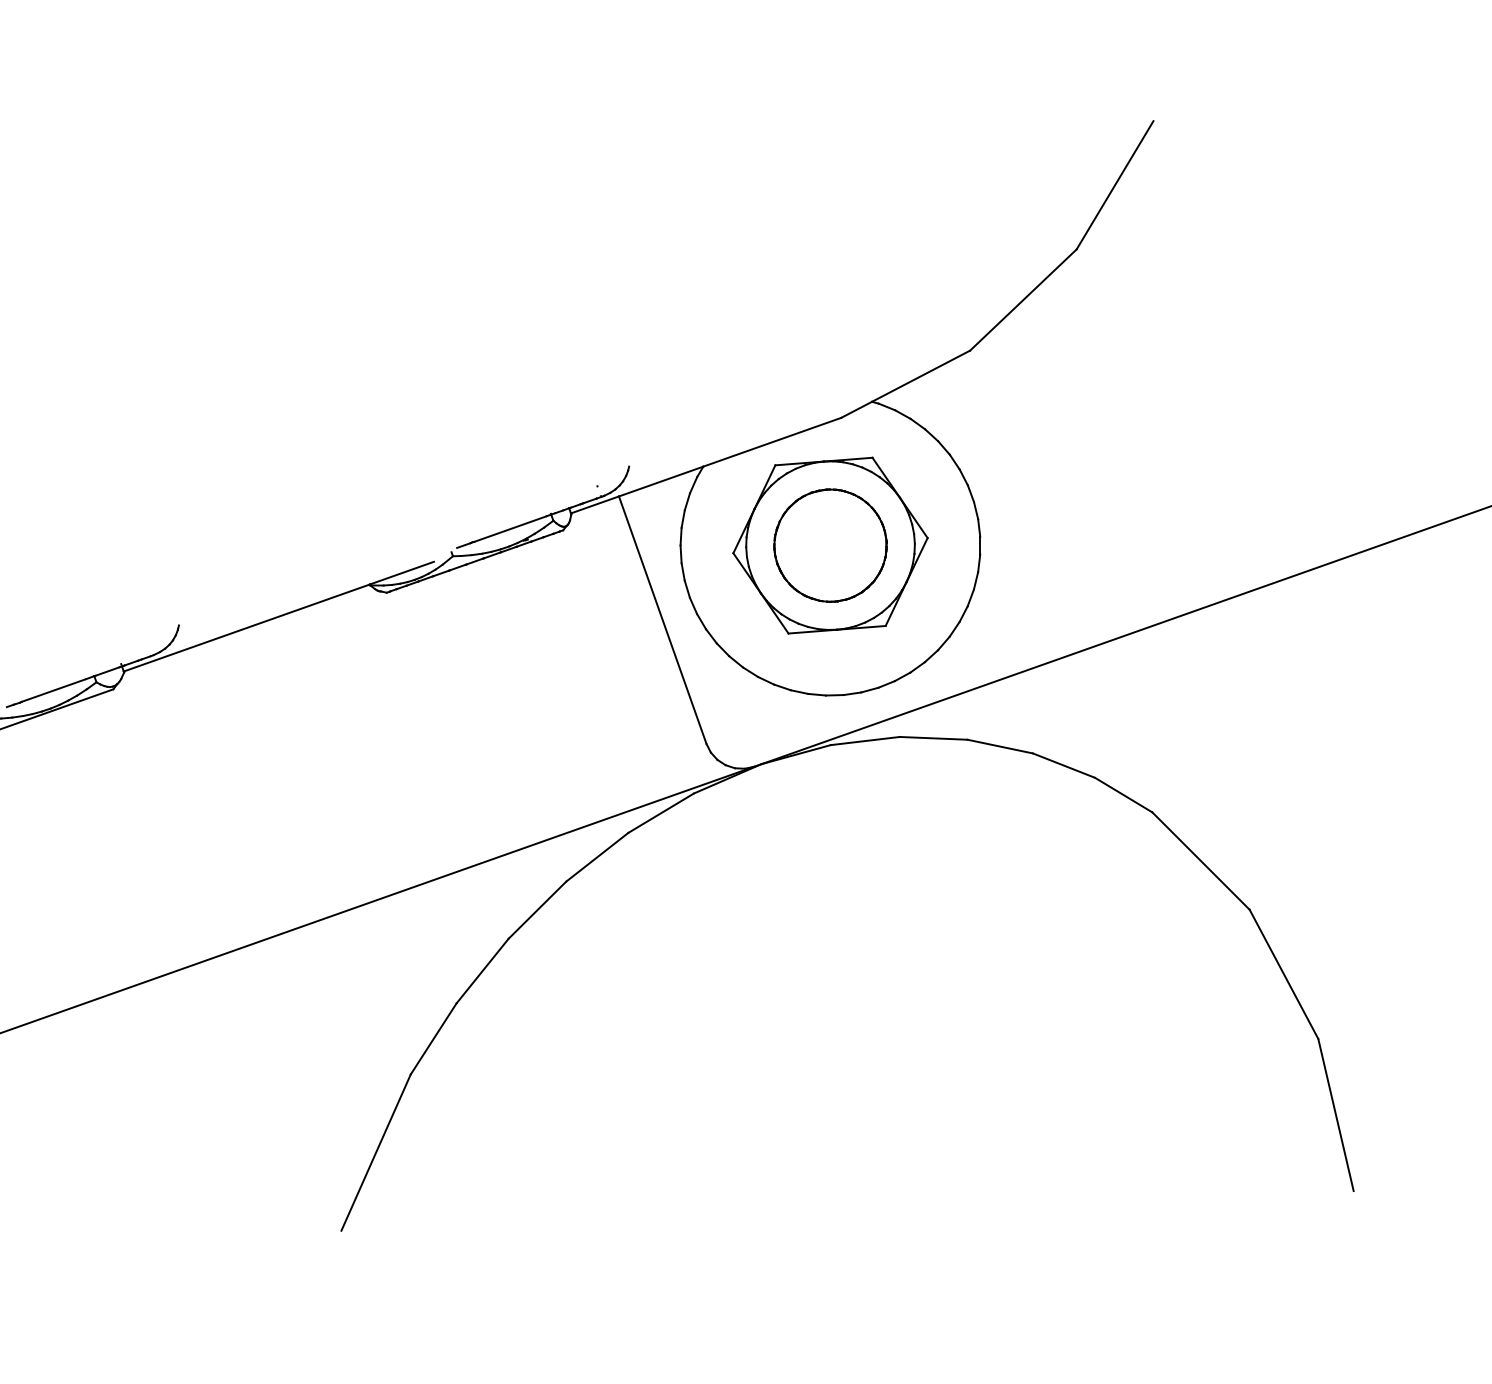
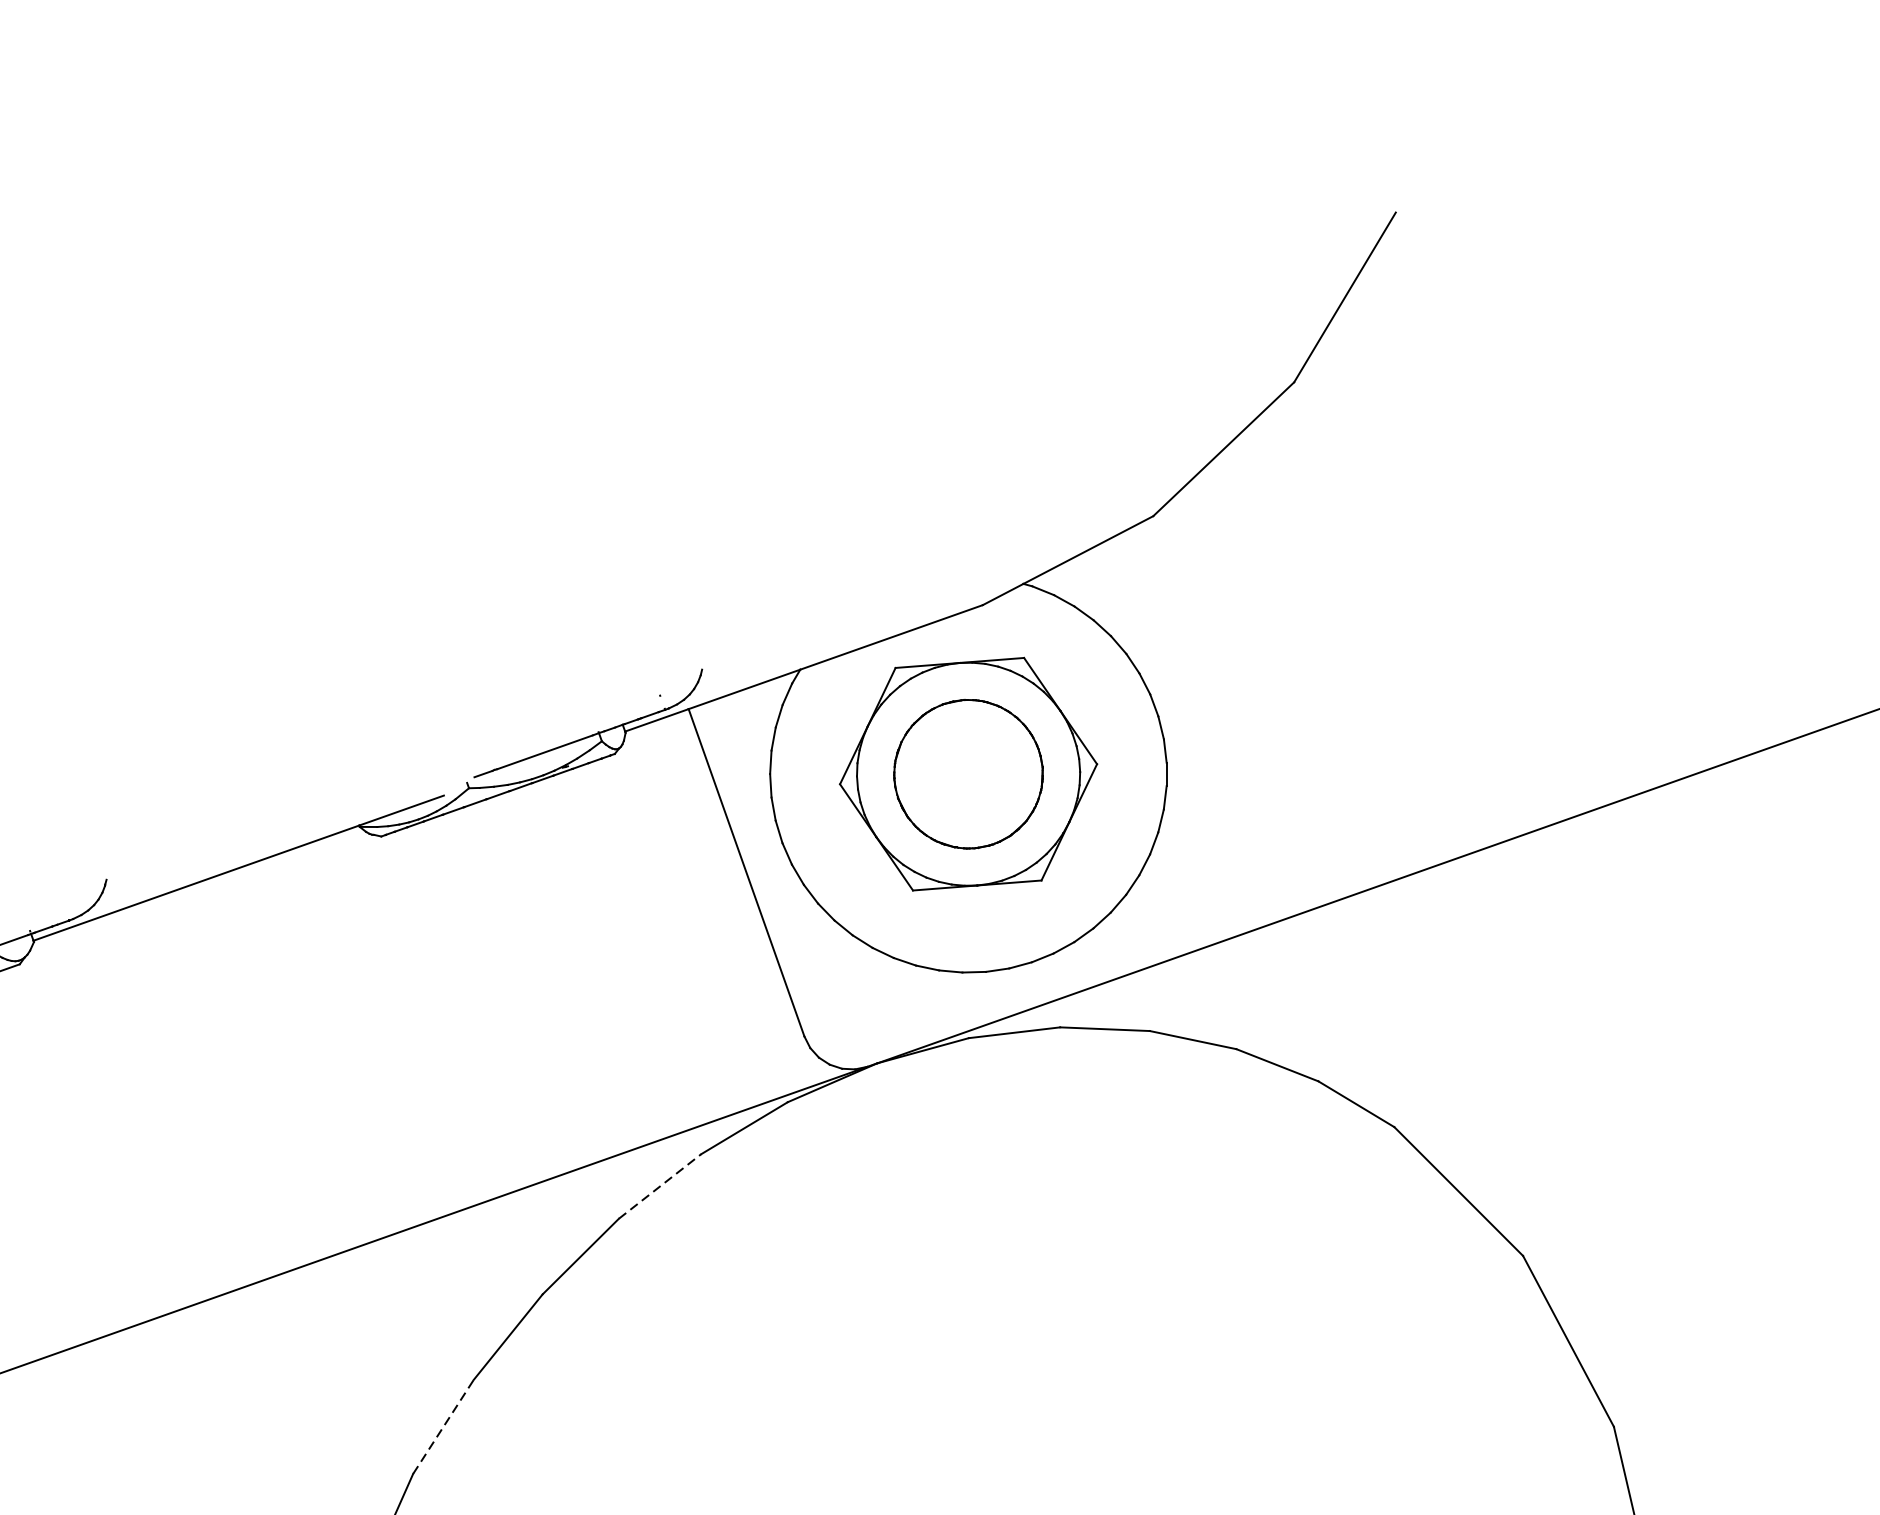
line: (597, 856) -> (660, 1185), solid -> dashed
line: (433, 1038) -> (443, 1426), solid -> dashed

